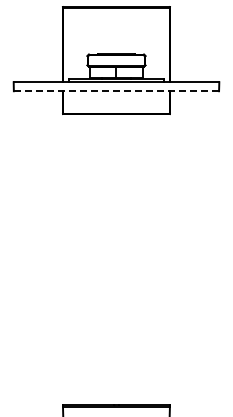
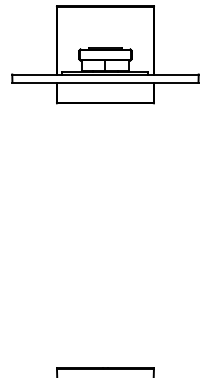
line: (116, 91) -> (105, 82), dashed -> solid

